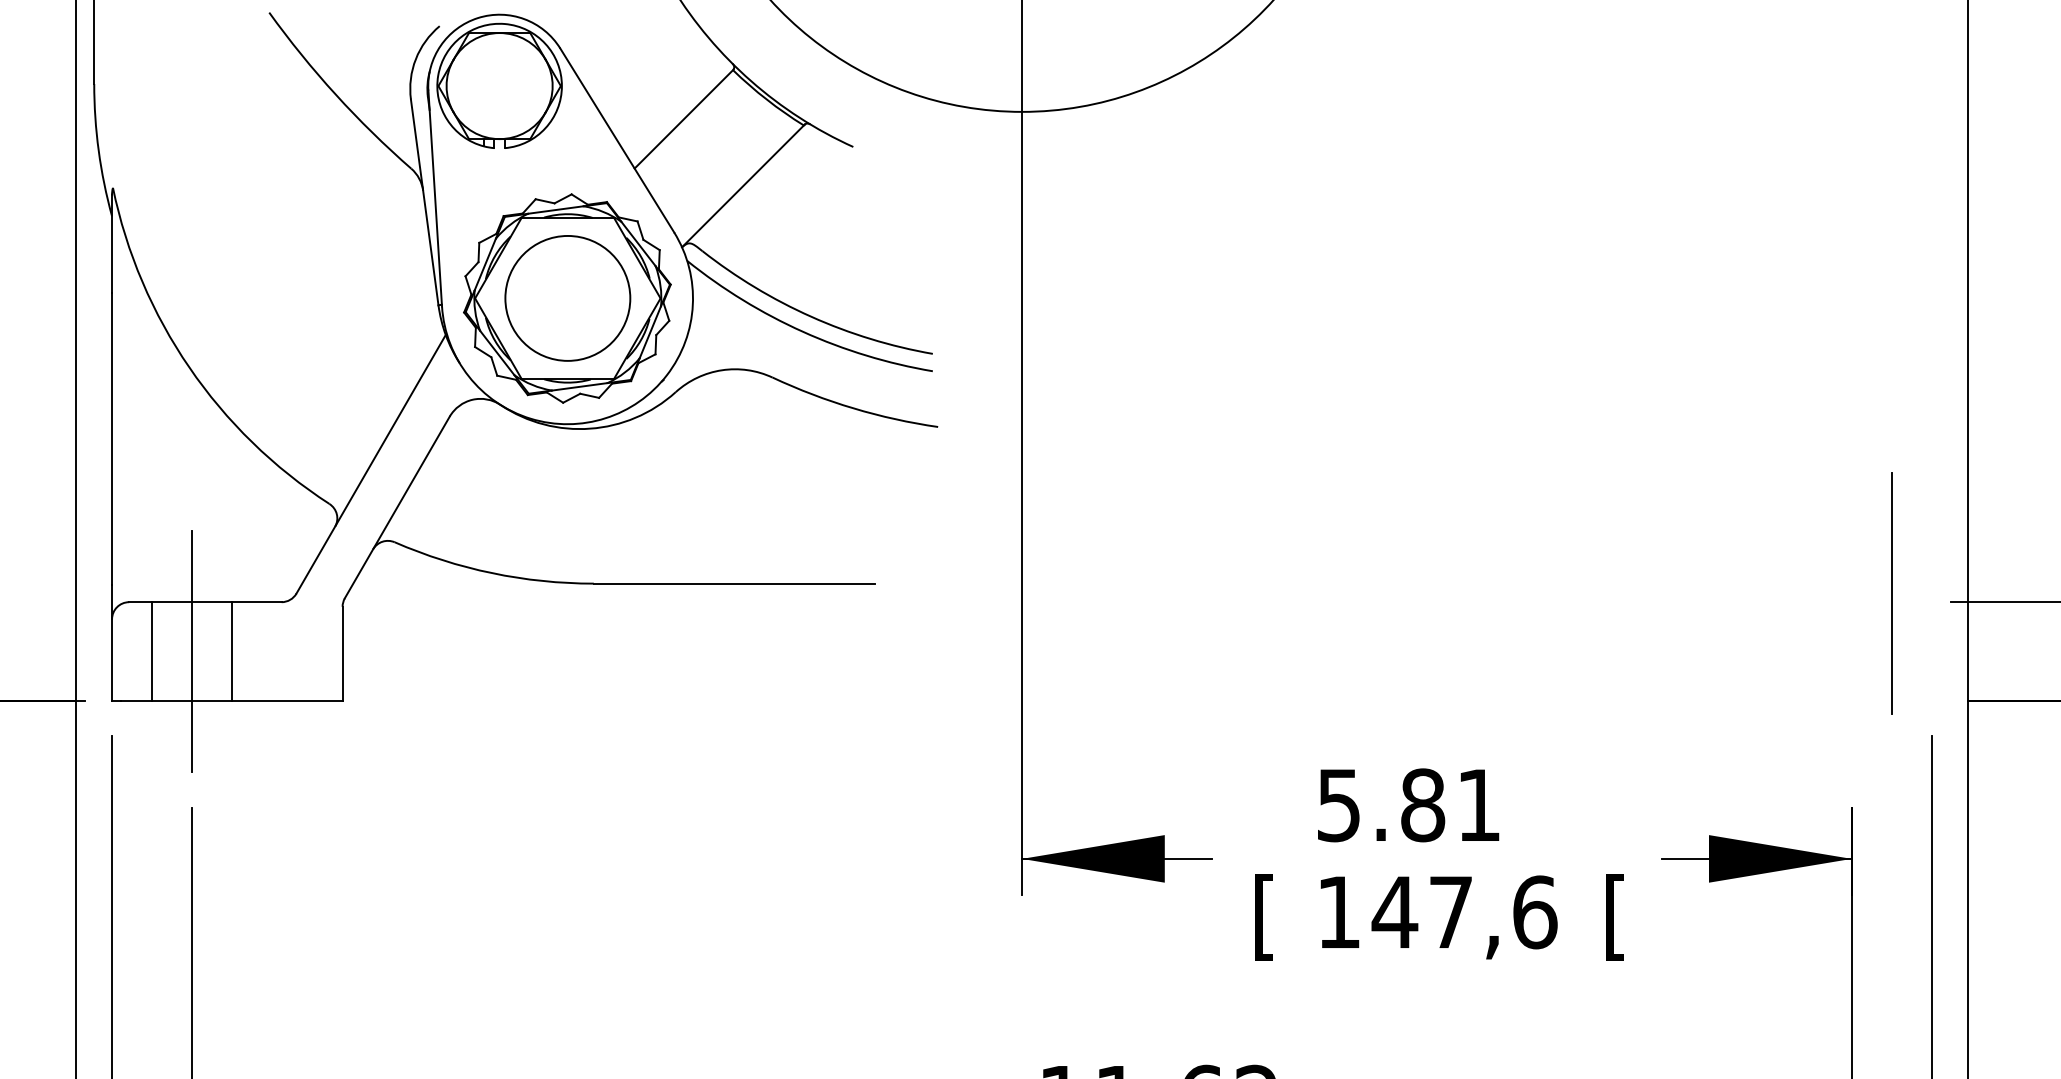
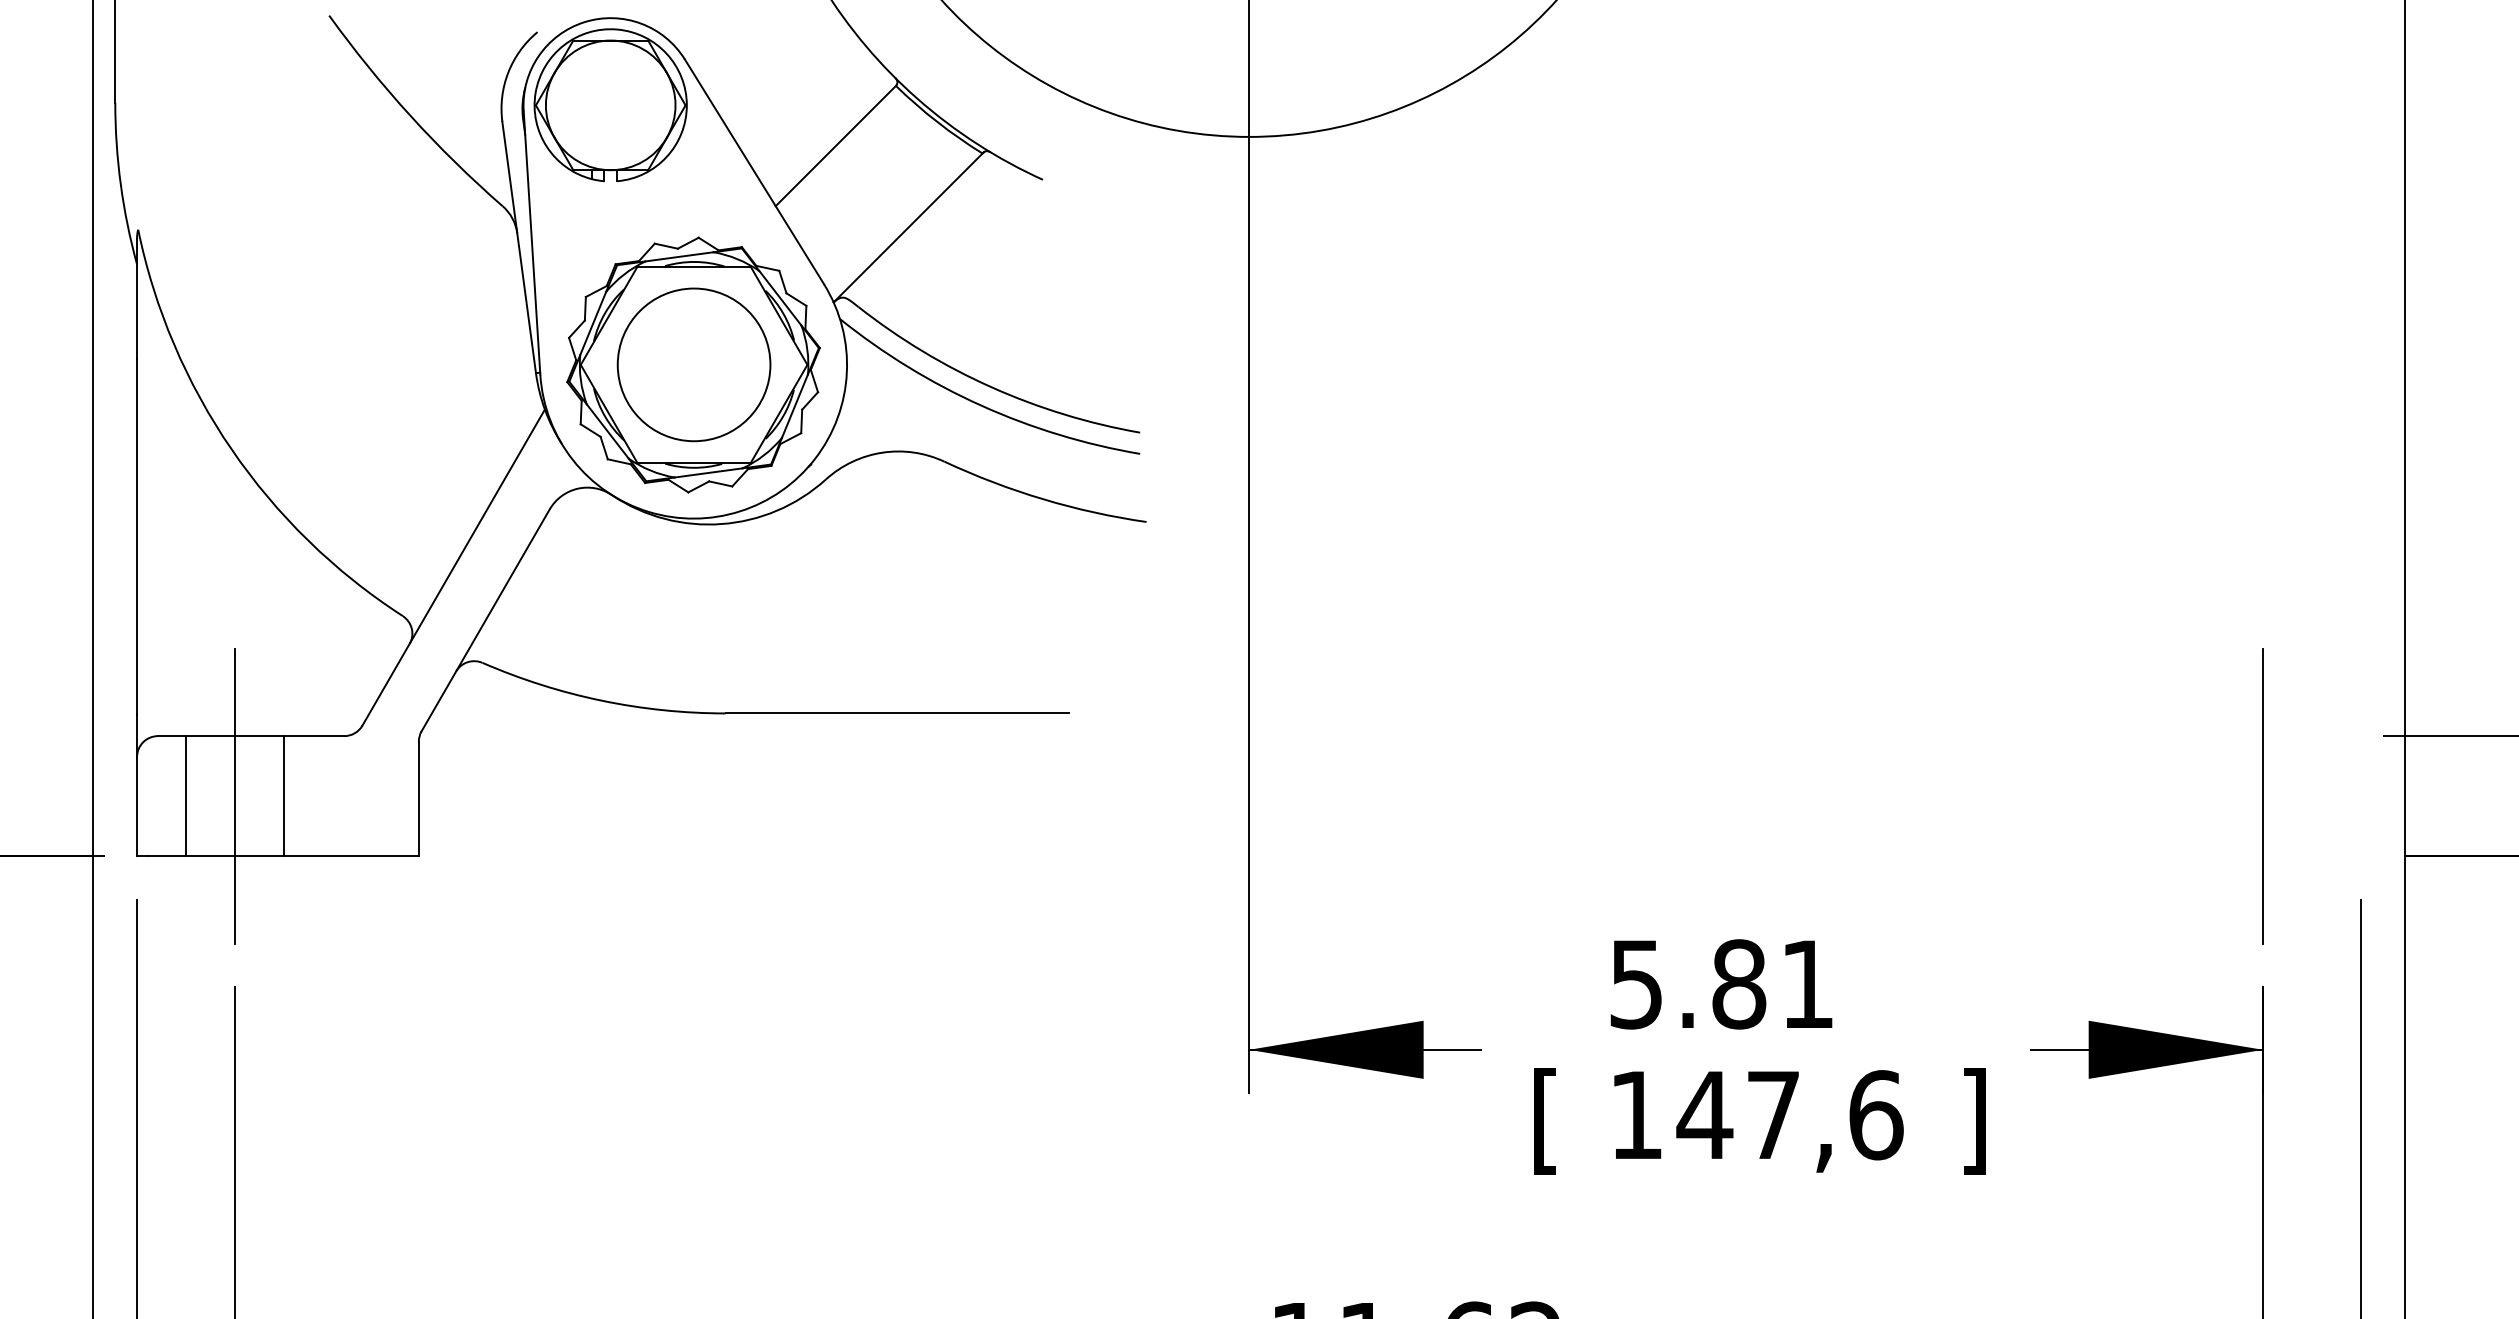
line: (1891, 593) -> (2262, 796), moved
text: (1615, 917) -> (1974, 1121), [ -> ]

